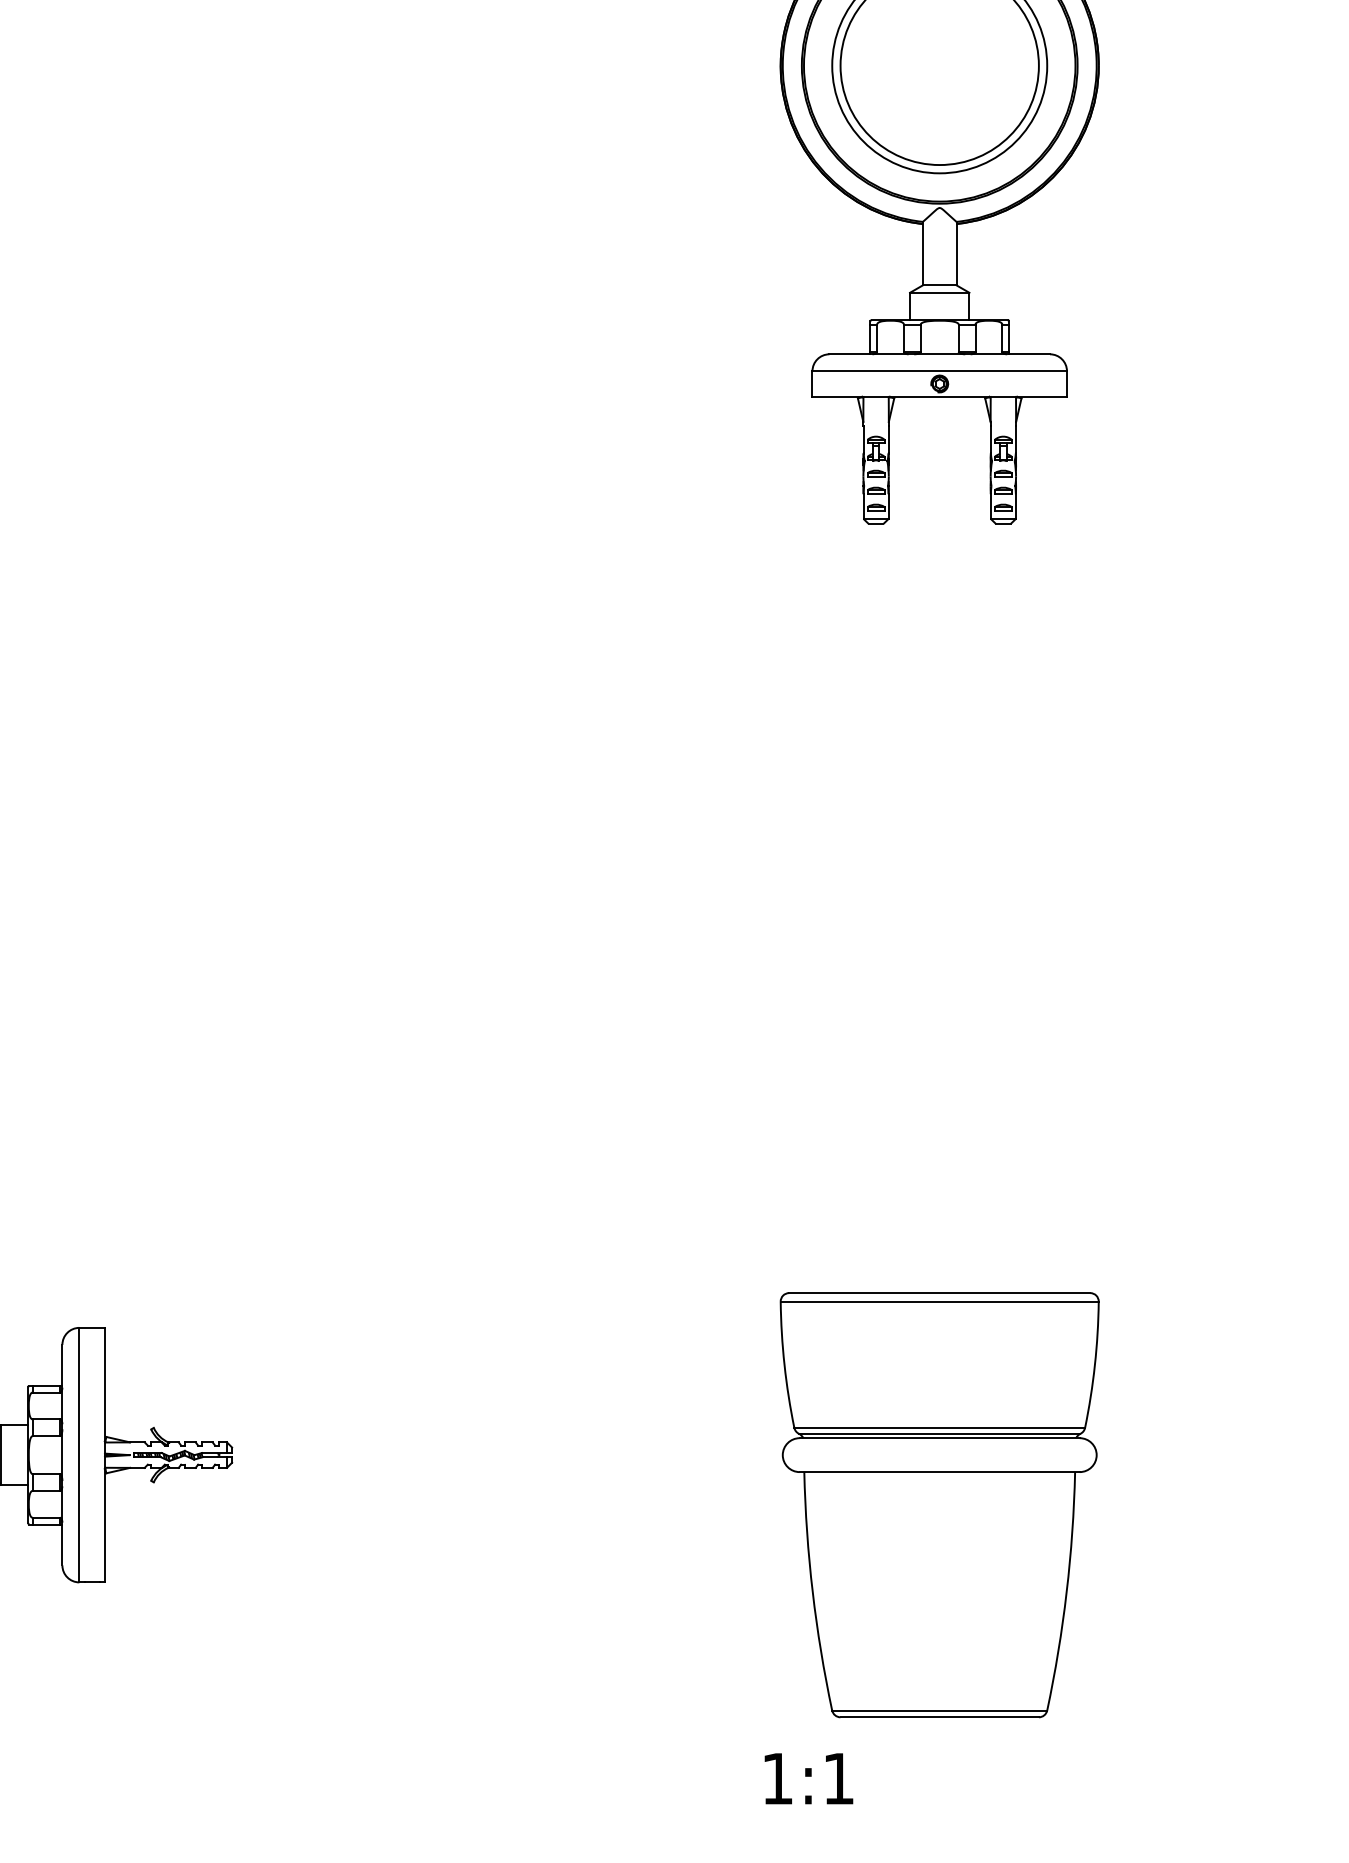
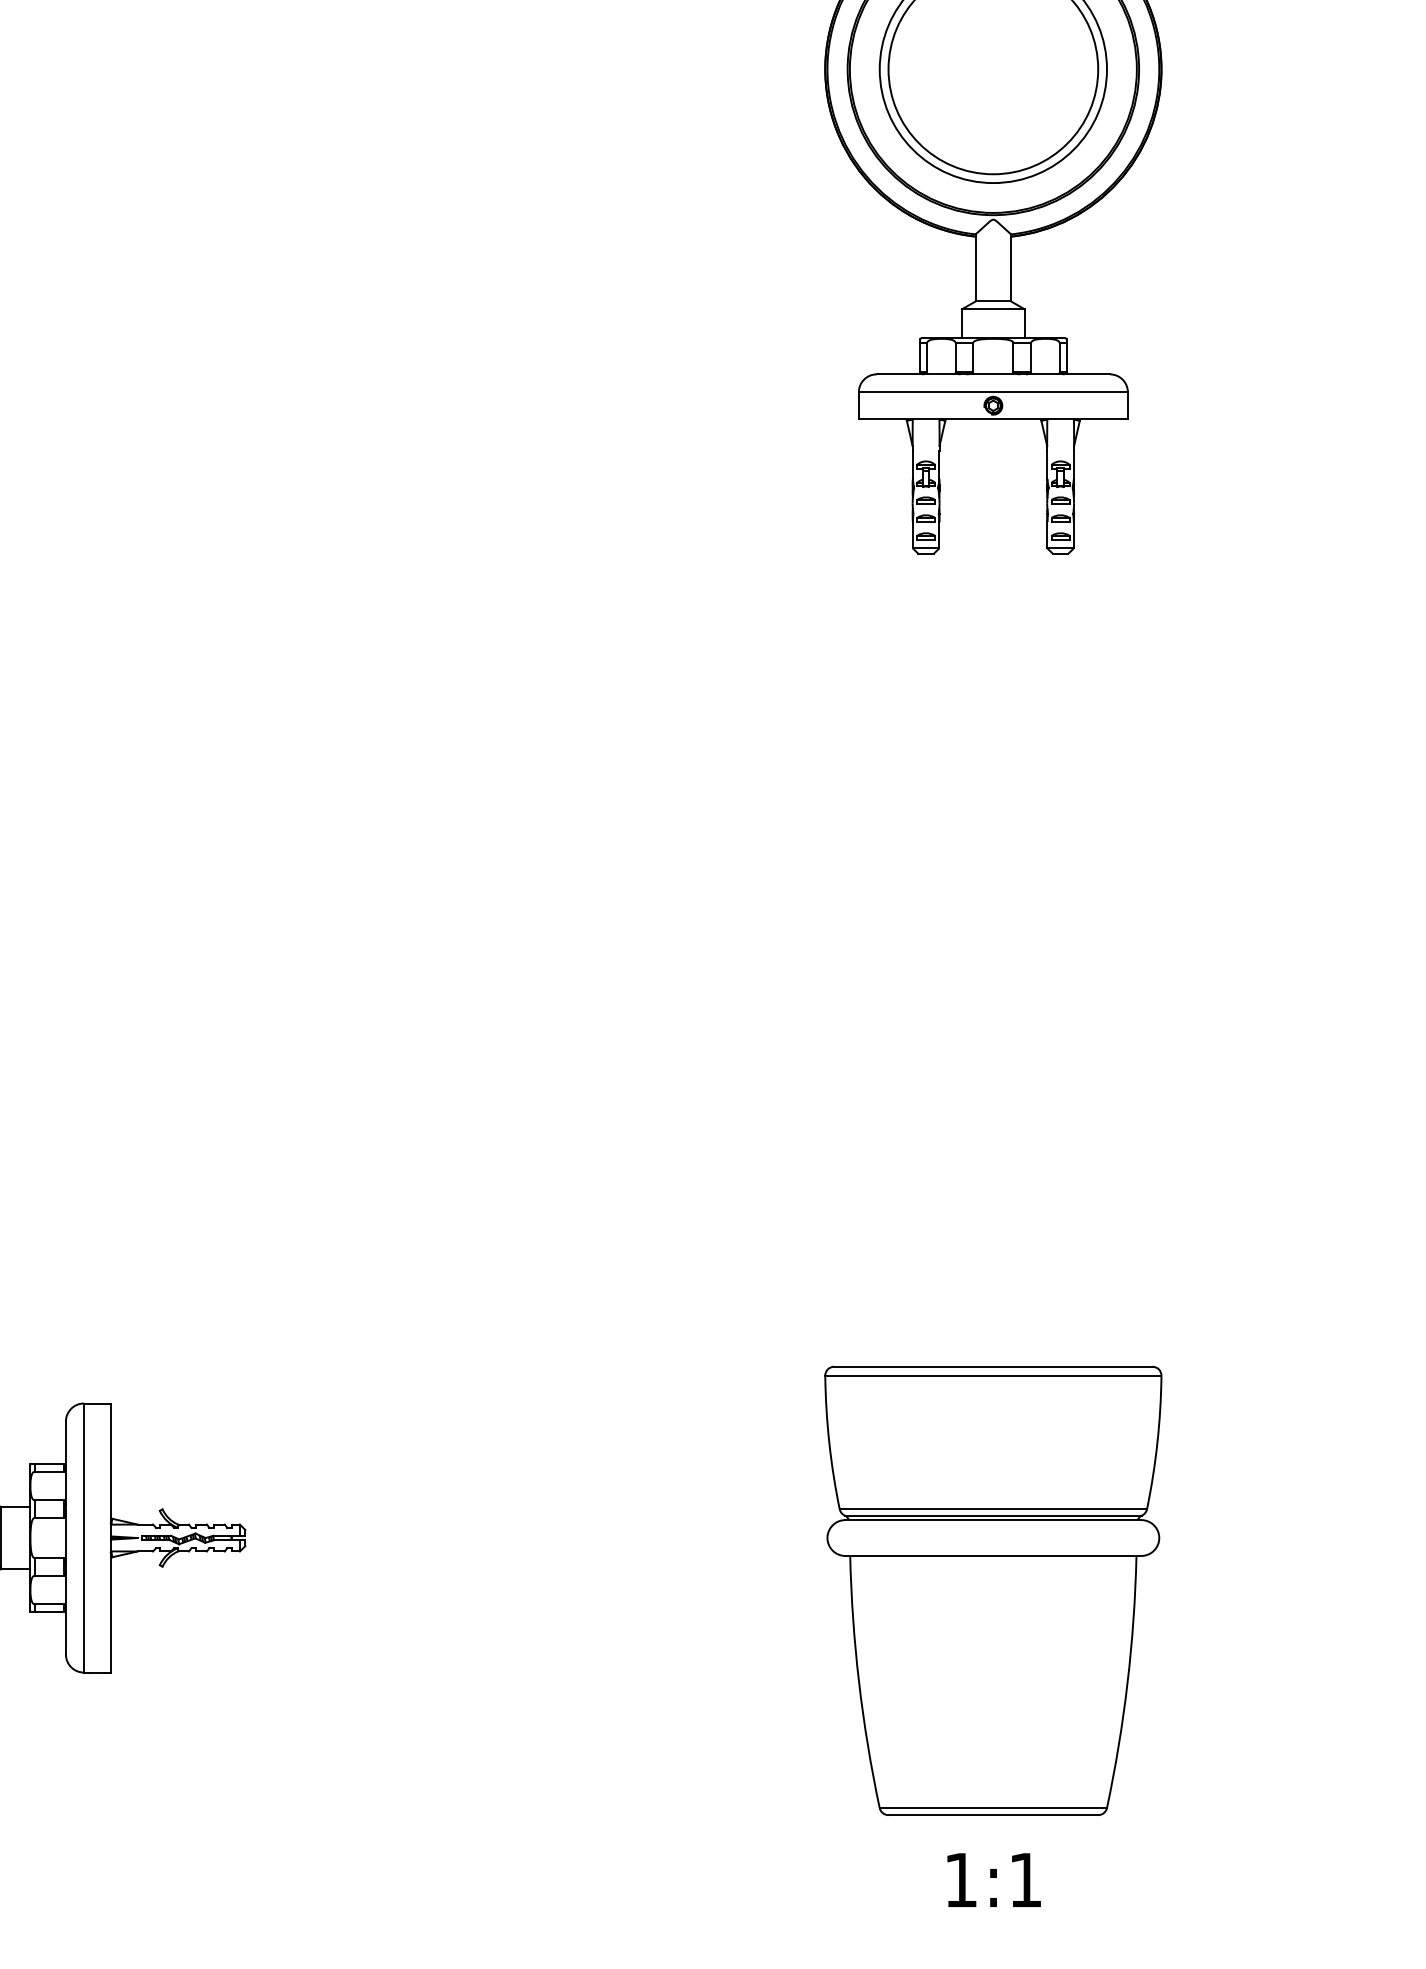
text: (808, 1778) -> (993, 1879), moved

